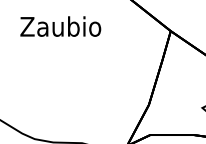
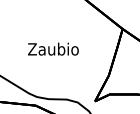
text: (60, 25) -> (53, 48), moved

